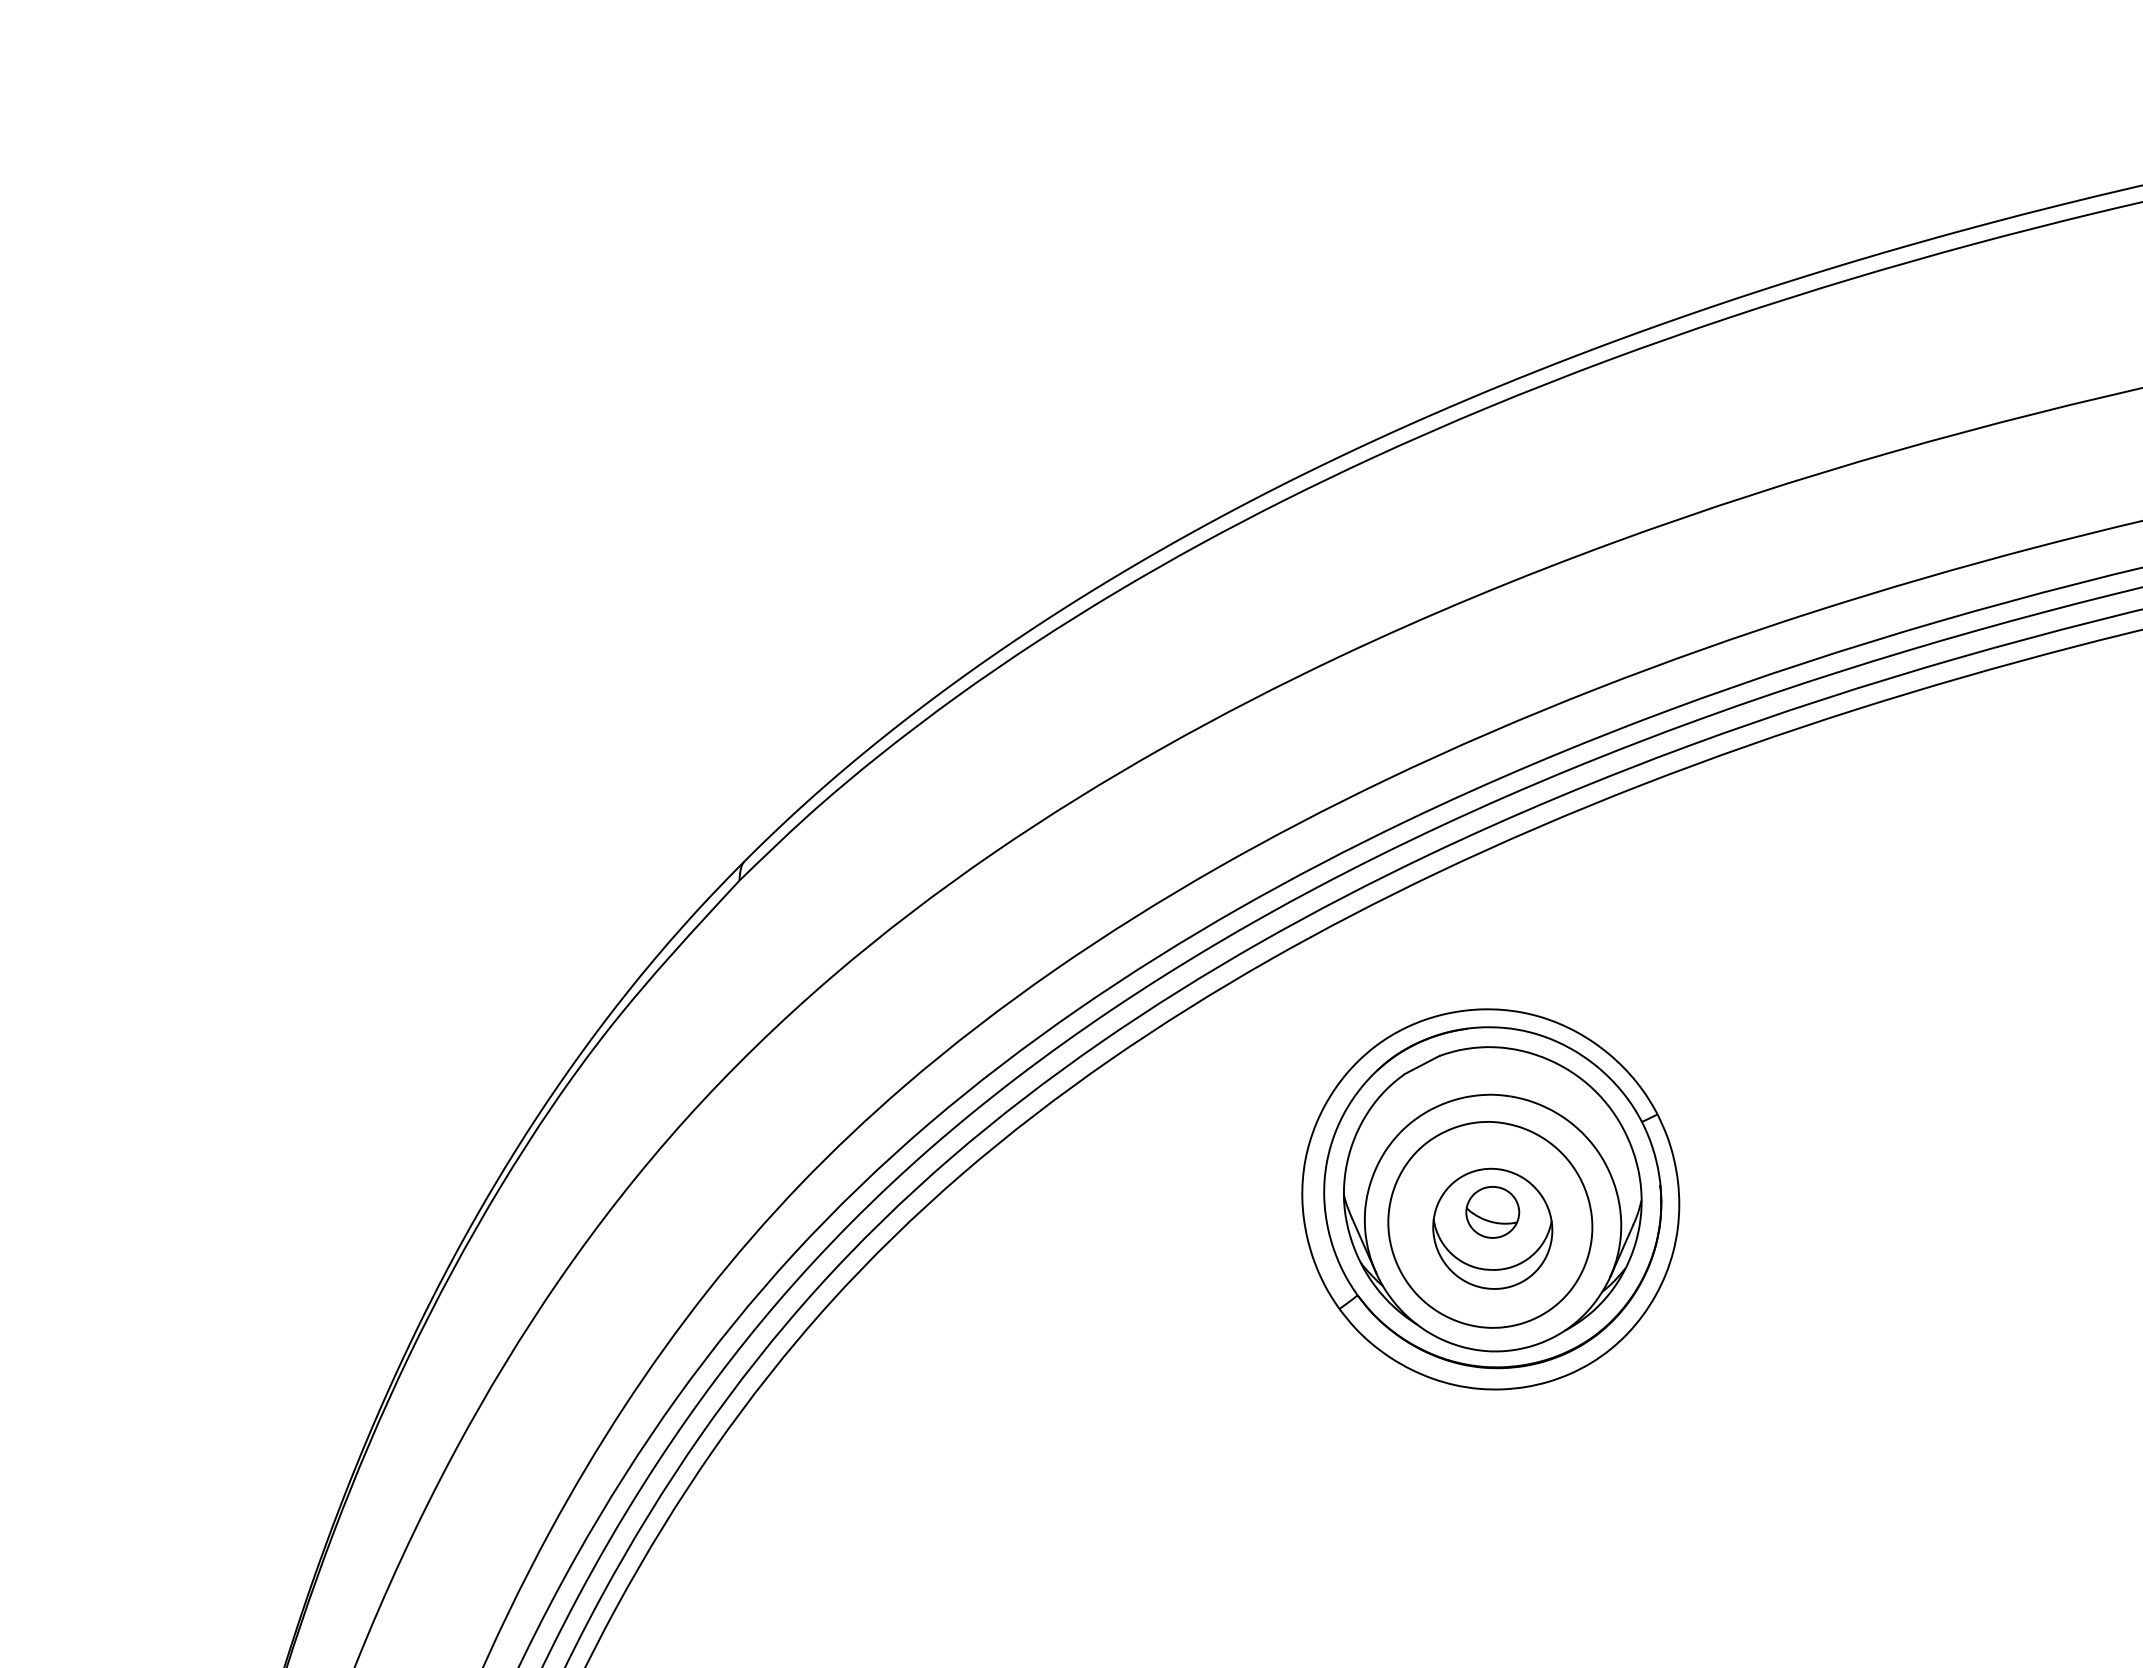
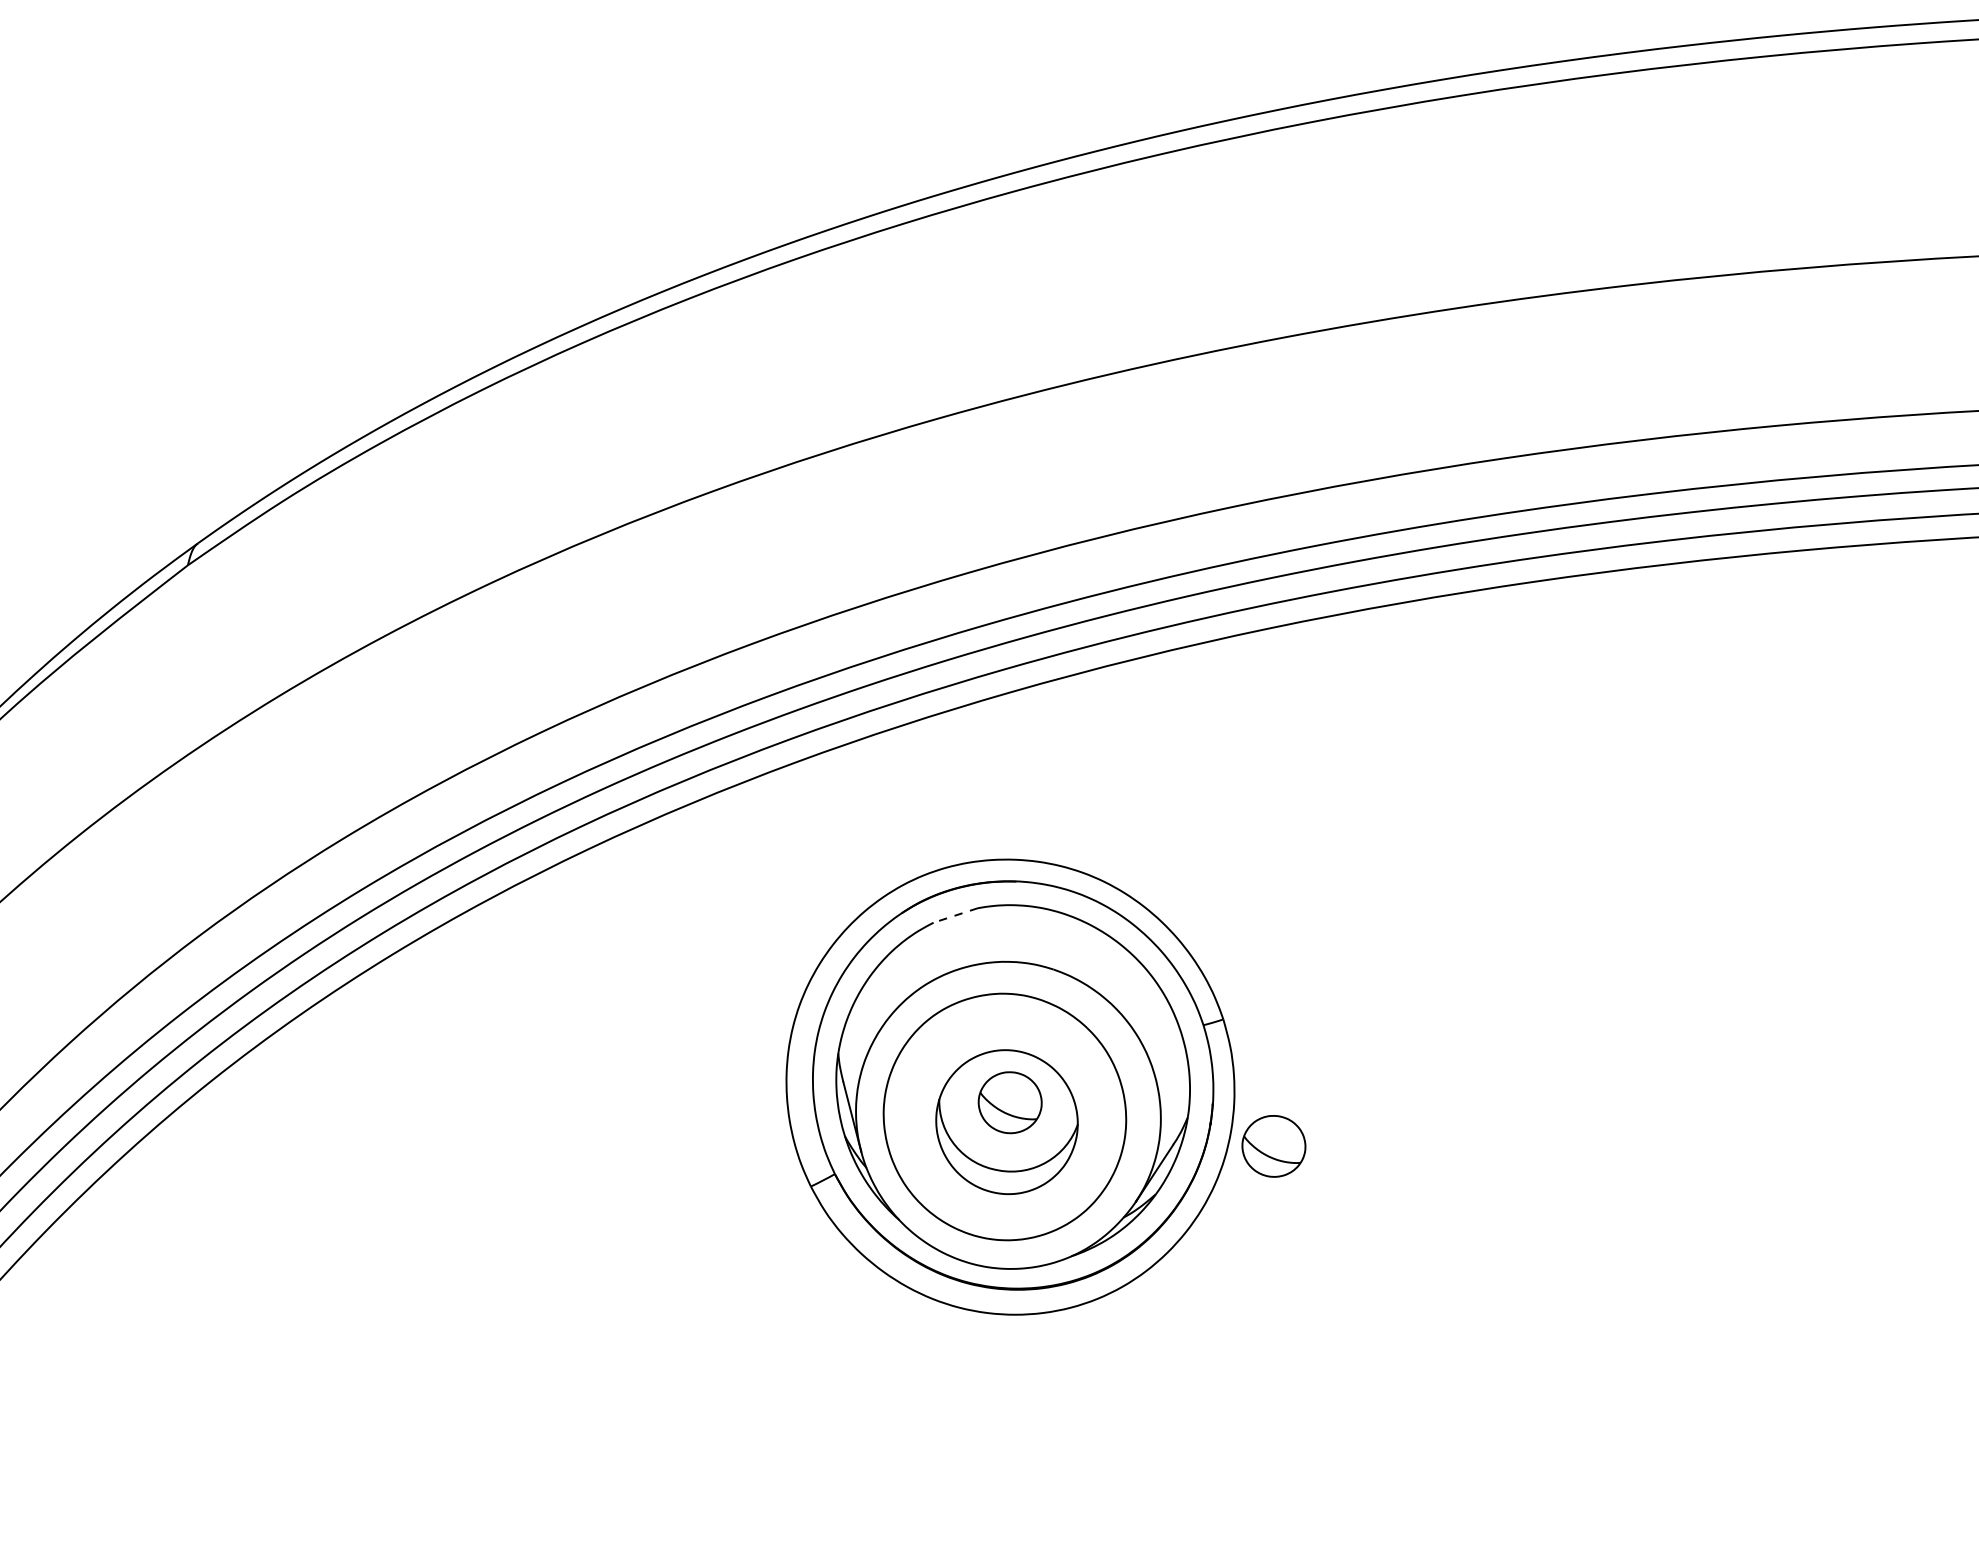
line: (1422, 1065) -> (956, 916), solid -> dashed
part: (1716, 1212) -> (1273, 1146), added

